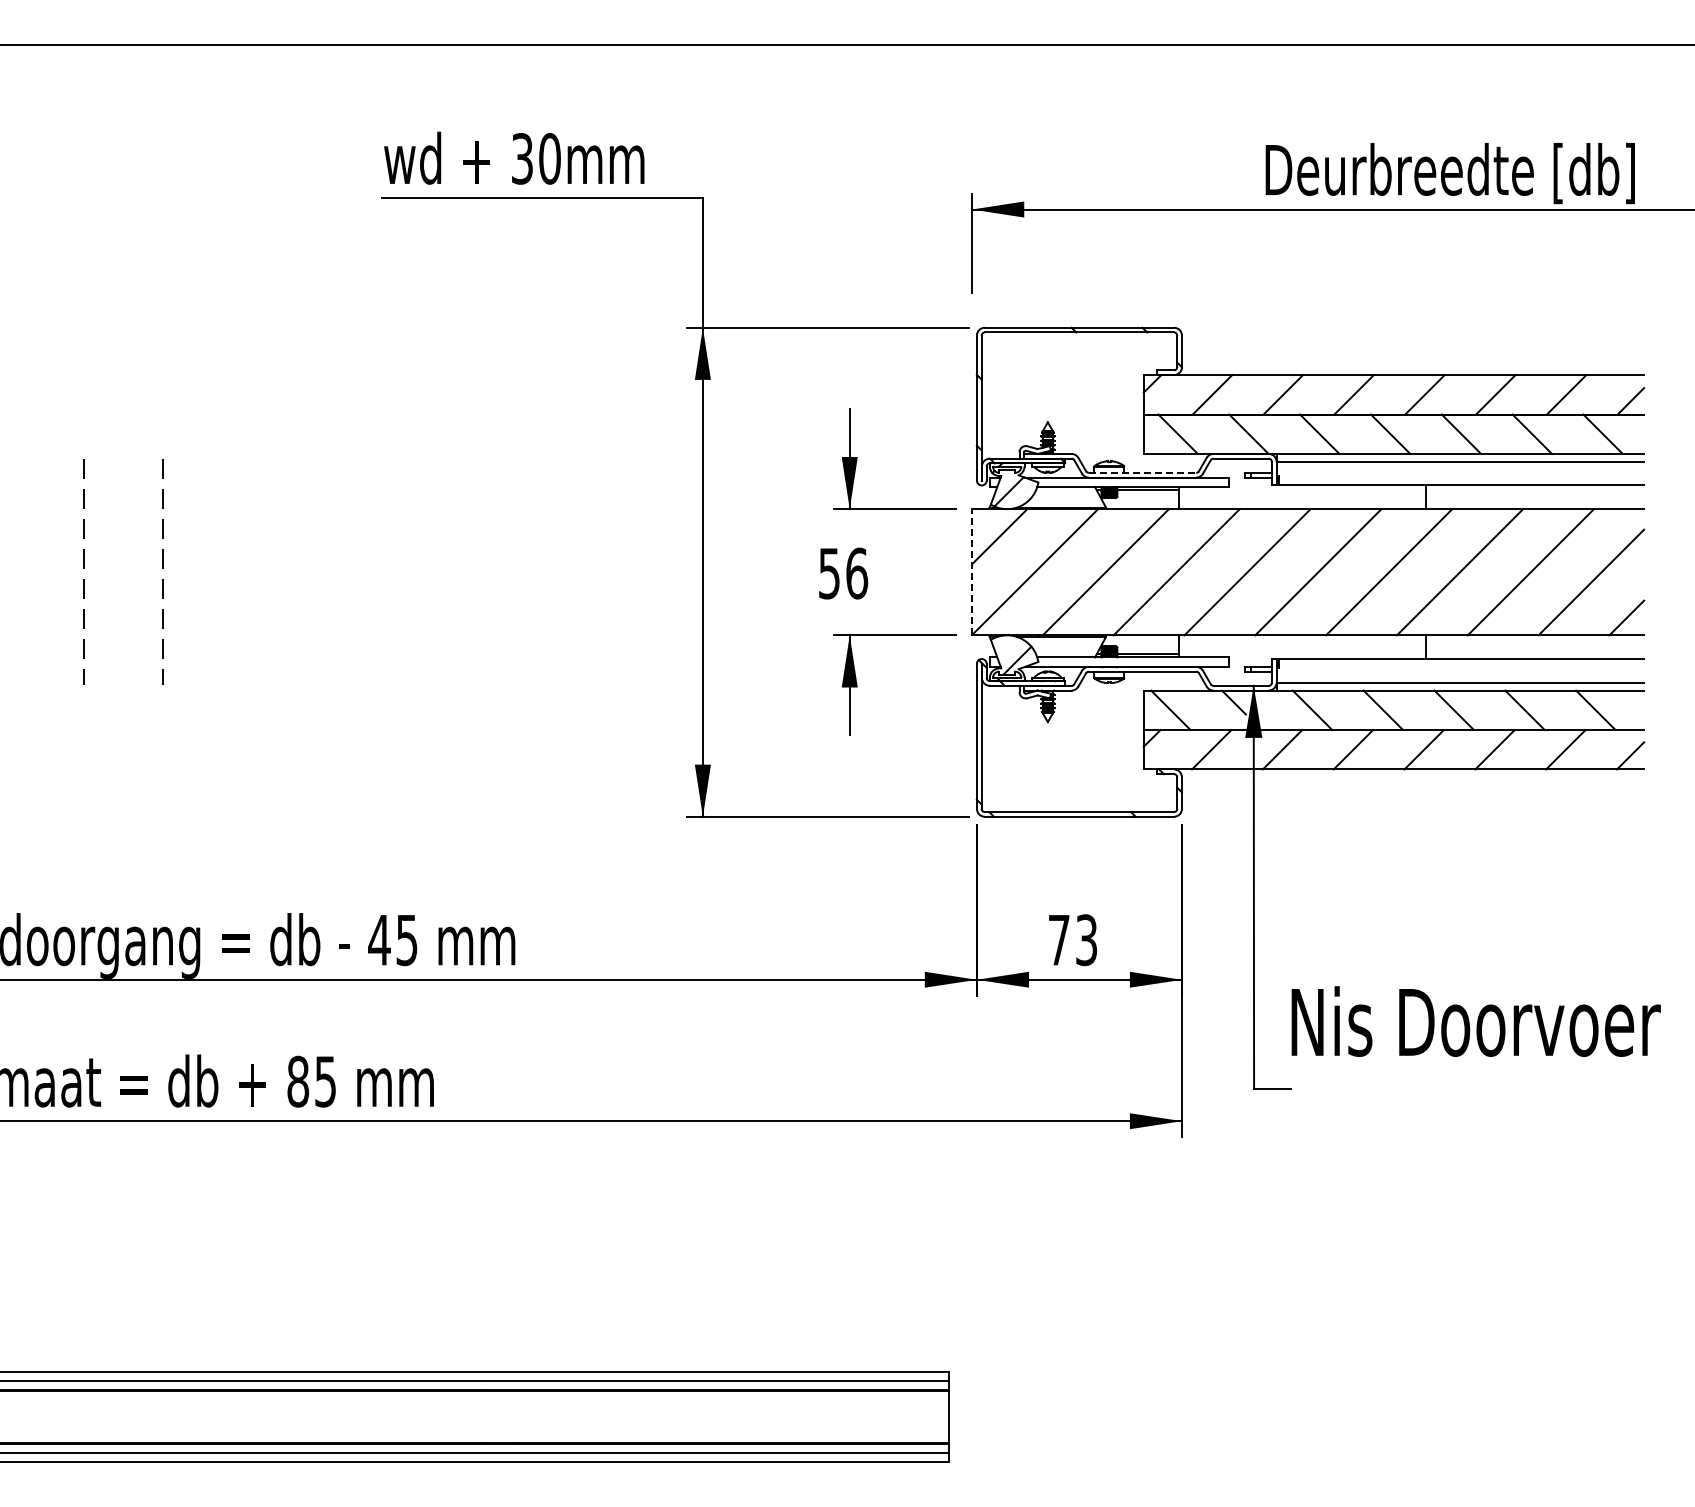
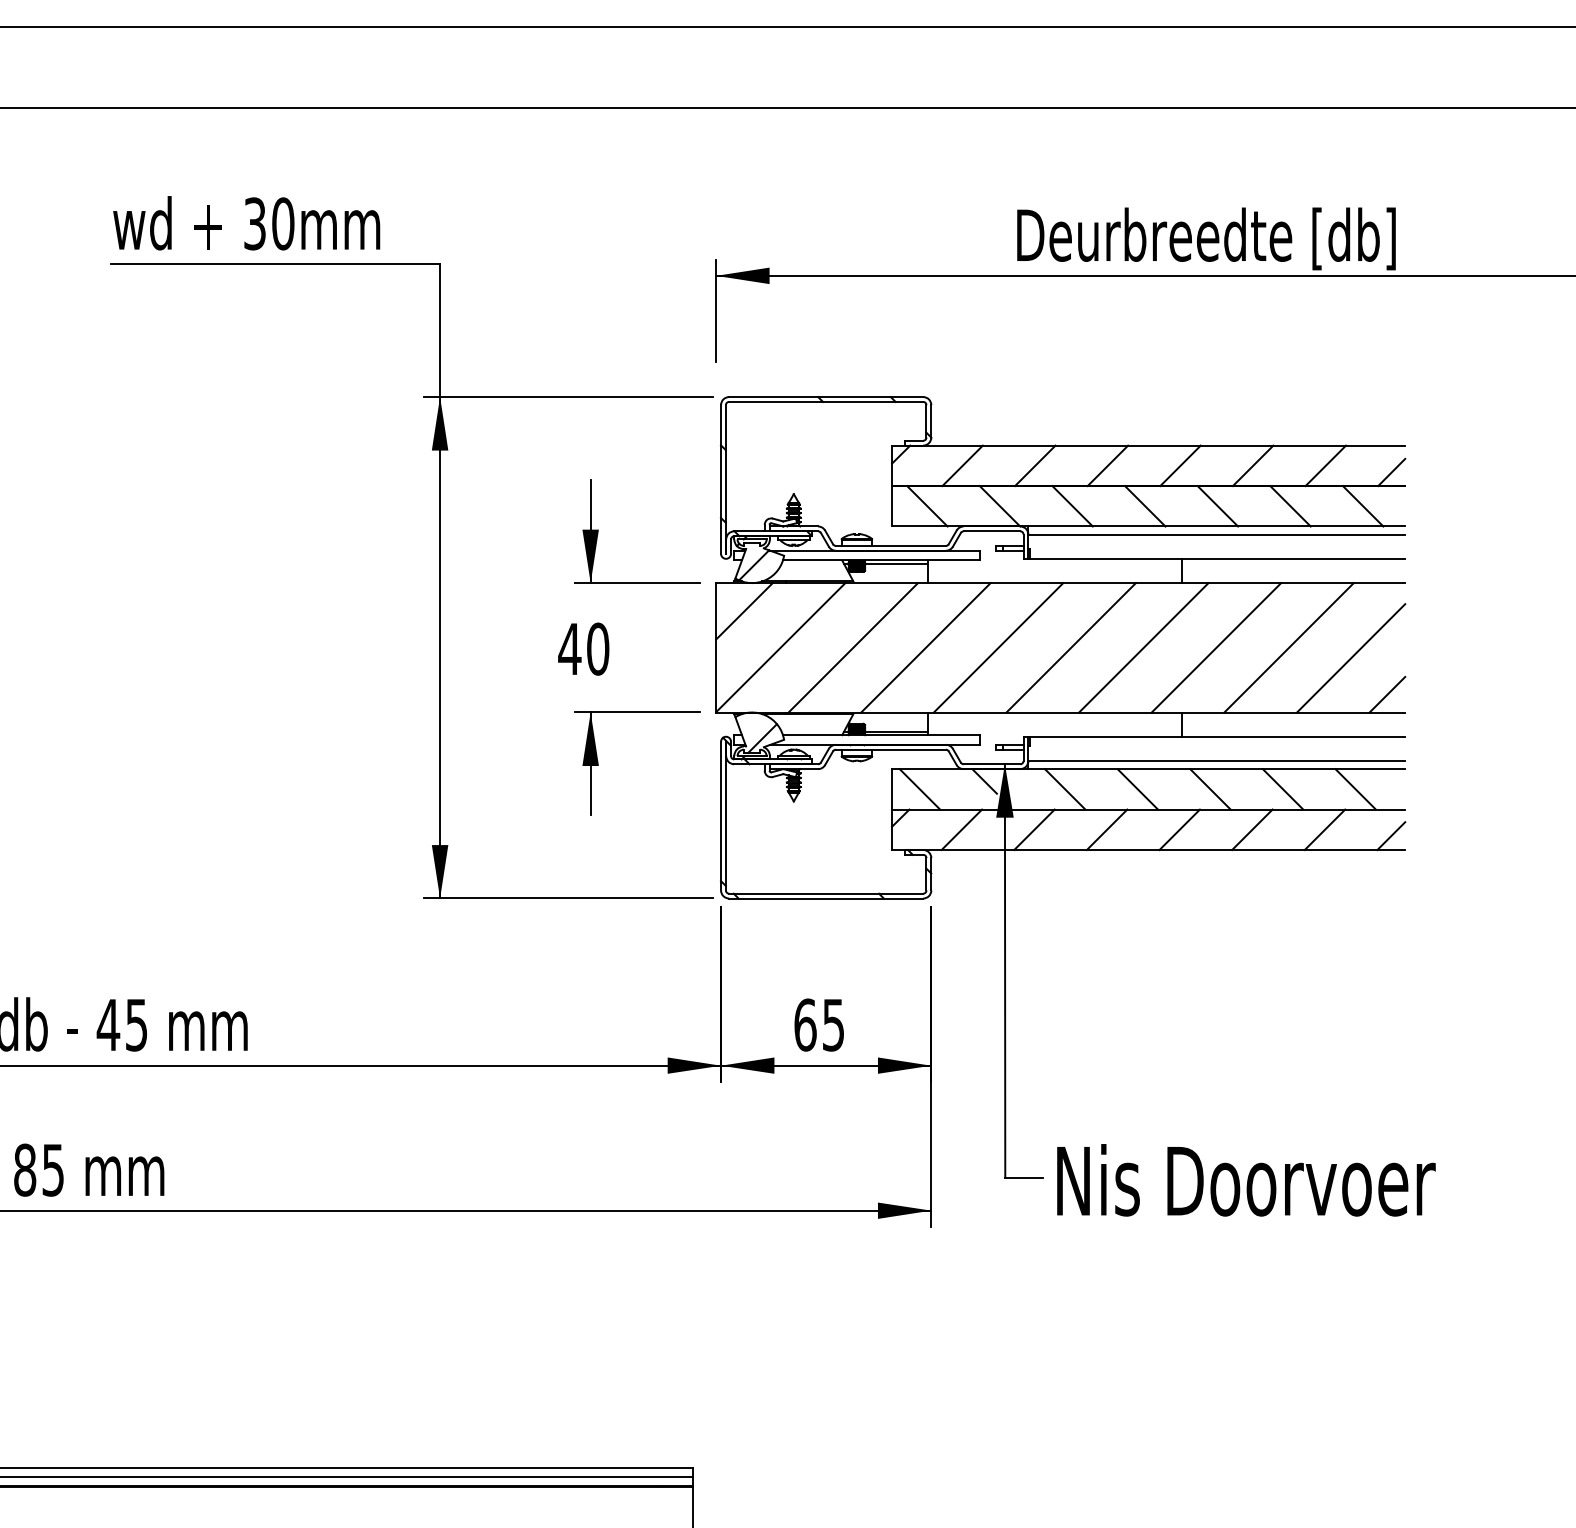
line: (1142, 472) -> (890, 545), dashed -> solid
line: (972, 571) -> (716, 647), dashed -> solid
text: (843, 573) -> (584, 649), 56 -> 40
text: (1072, 940) -> (819, 1025), 73 -> 65
text: (1475, 1021) -> (1245, 1180), moved

